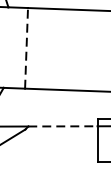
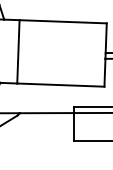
line: (26, 47) -> (18, 51), dashed -> solid
line: (63, 126) -> (47, 113), dashed -> solid

